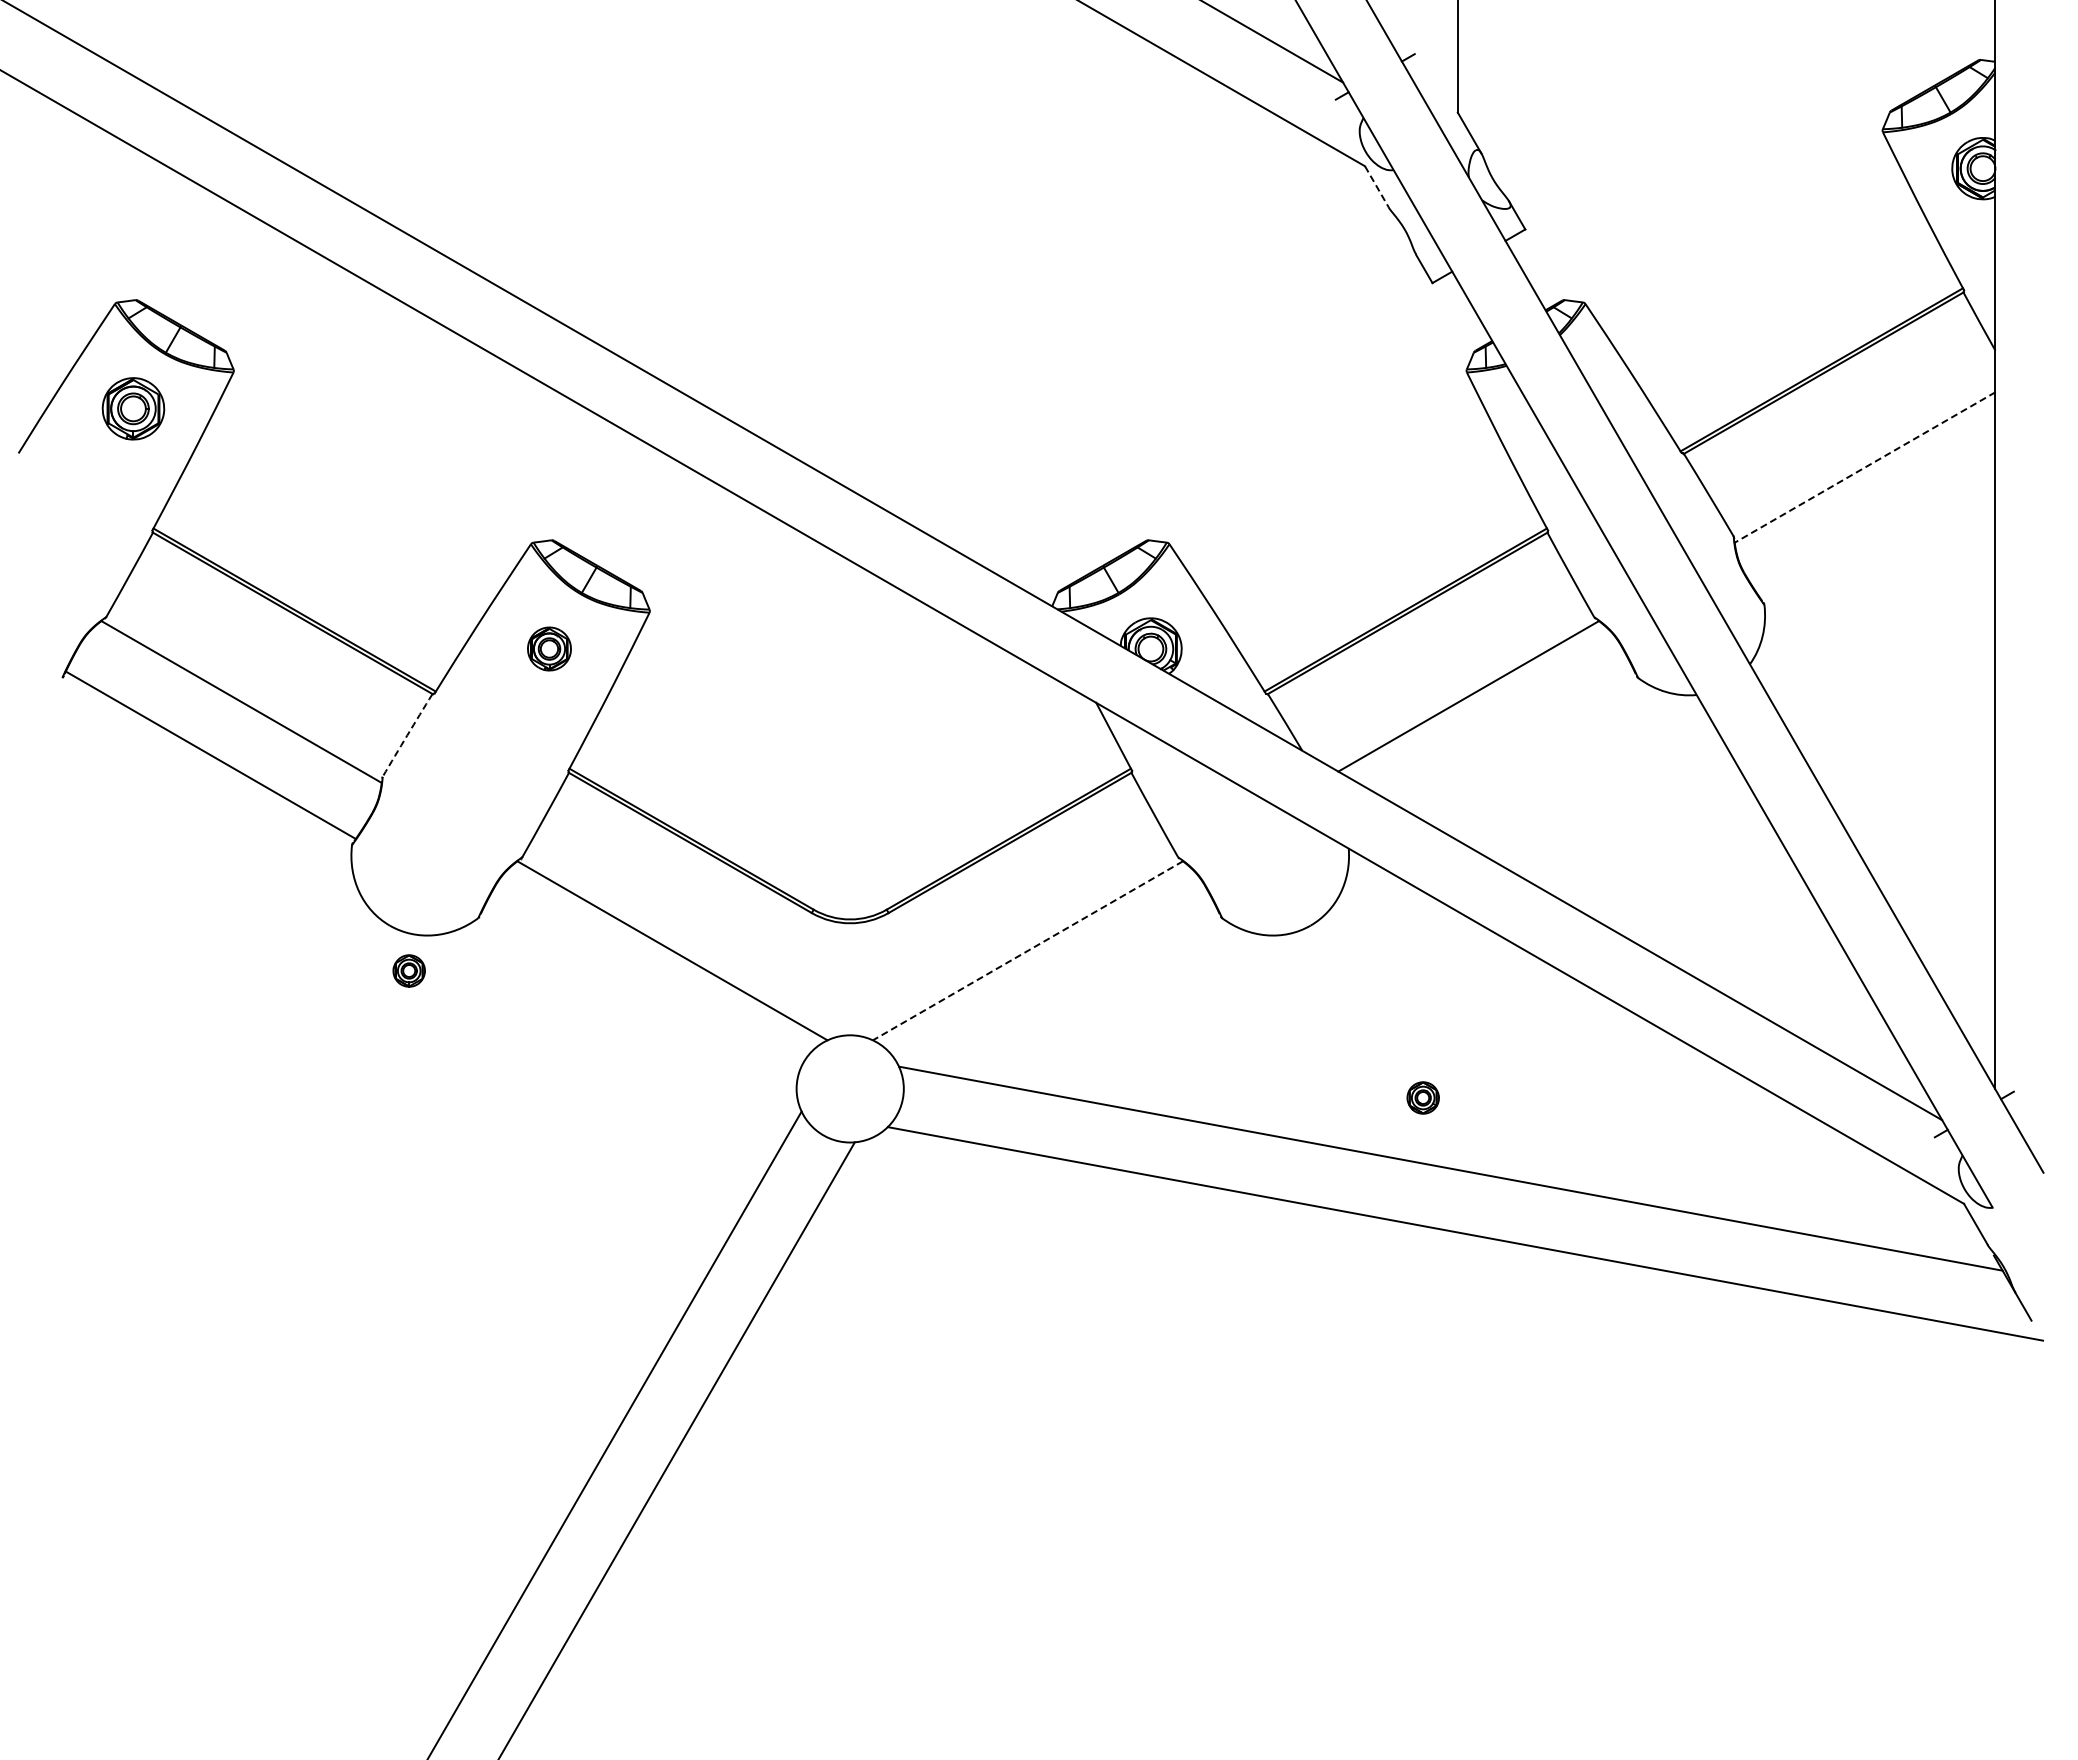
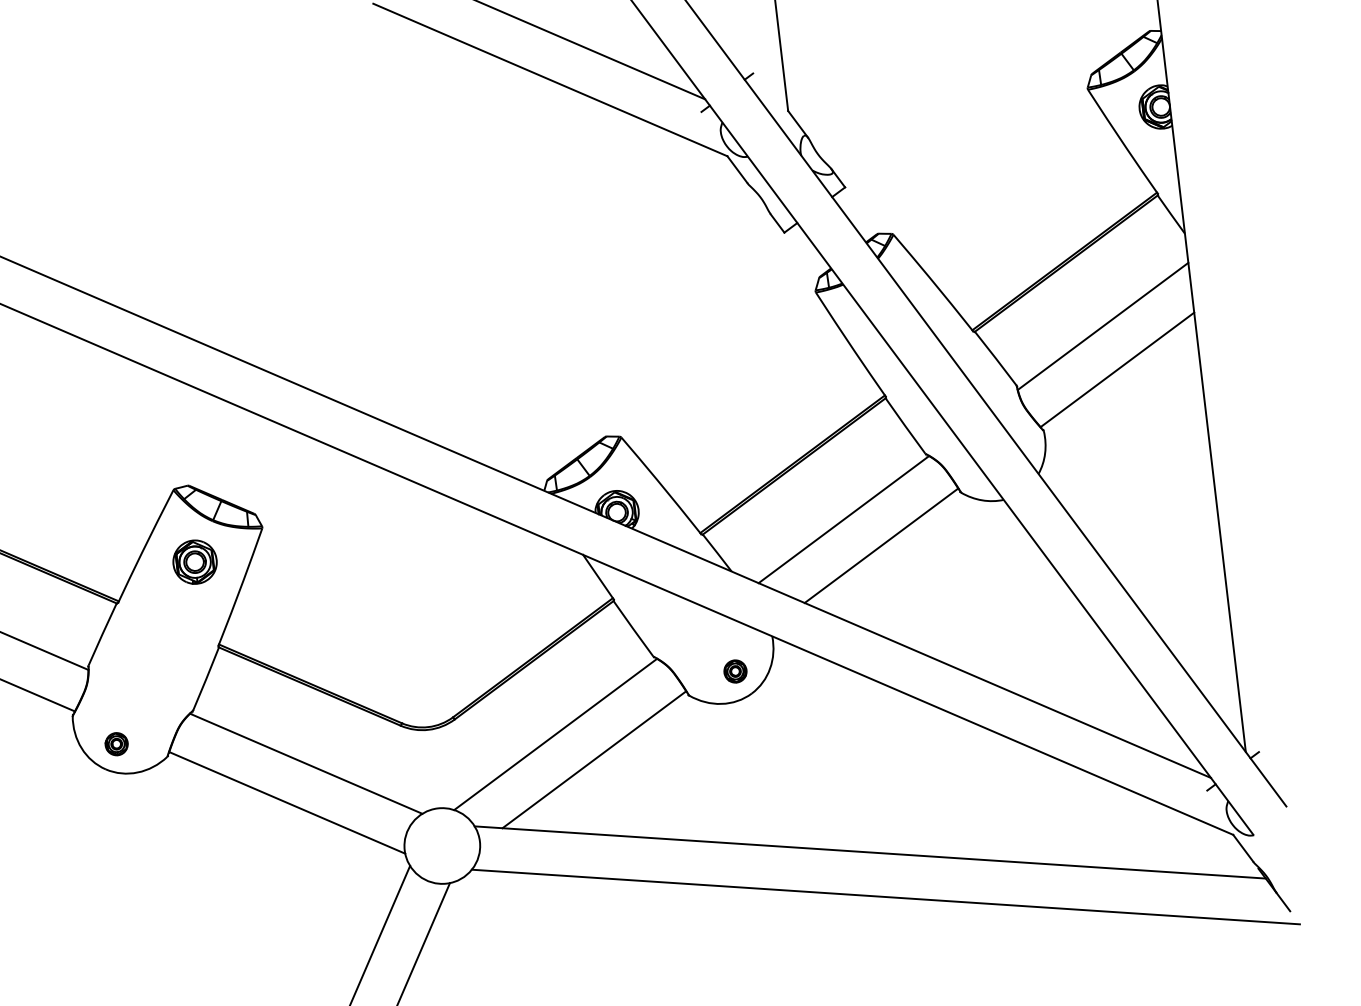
line: (1376, 186) -> (737, 169), dashed -> solid
line: (1864, 467) -> (1102, 326), dashed -> solid
line: (1877, 530) -> (1117, 369), added
part: (549, 648) -> (195, 561), size x1.43
arc: (407, 735) -> (102, 634), dashed -> solid
line: (1516, 739) -> (880, 545), added
line: (1027, 951) -> (555, 734), dashed -> solid
part: (408, 970) -> (116, 743), moved
line: (1077, 992) -> (593, 759), added
line: (638, 1002) -> (286, 802), added
part: (1422, 1097) -> (734, 671), moved

